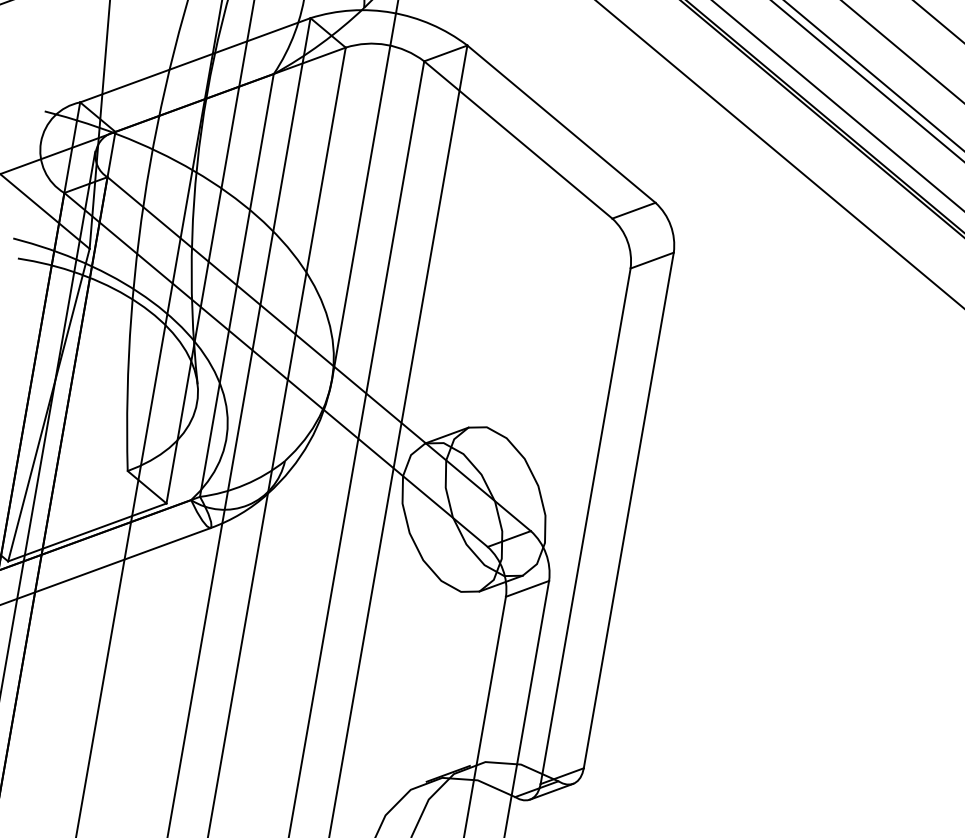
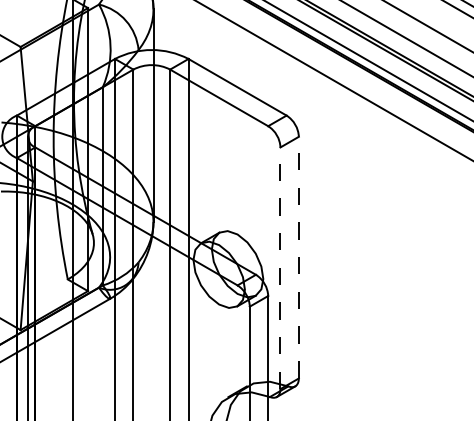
line: (628, 510) -> (298, 257), solid -> dashed
line: (585, 526) -> (280, 268), solid -> dashed

